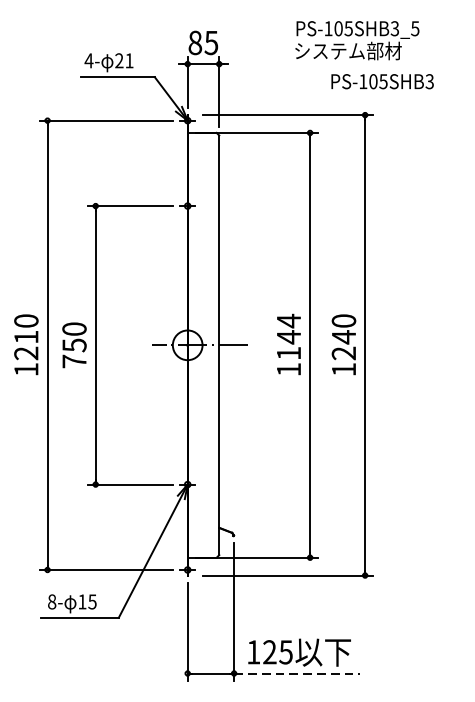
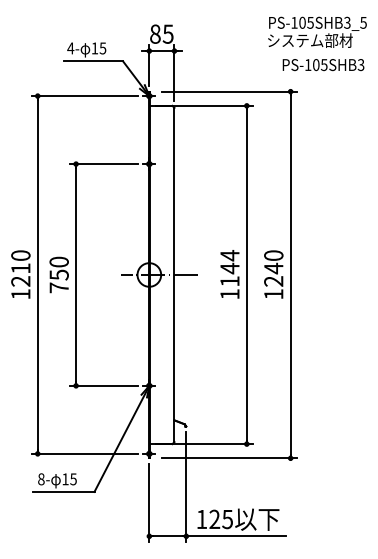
text: (357, 39) -> (317, 31), moved
text: (123, 60) -> (98, 48), 21 -> 15
text: (382, 82) -> (323, 65), moved
line: (297, 673) -> (236, 536), dashed -> solid

